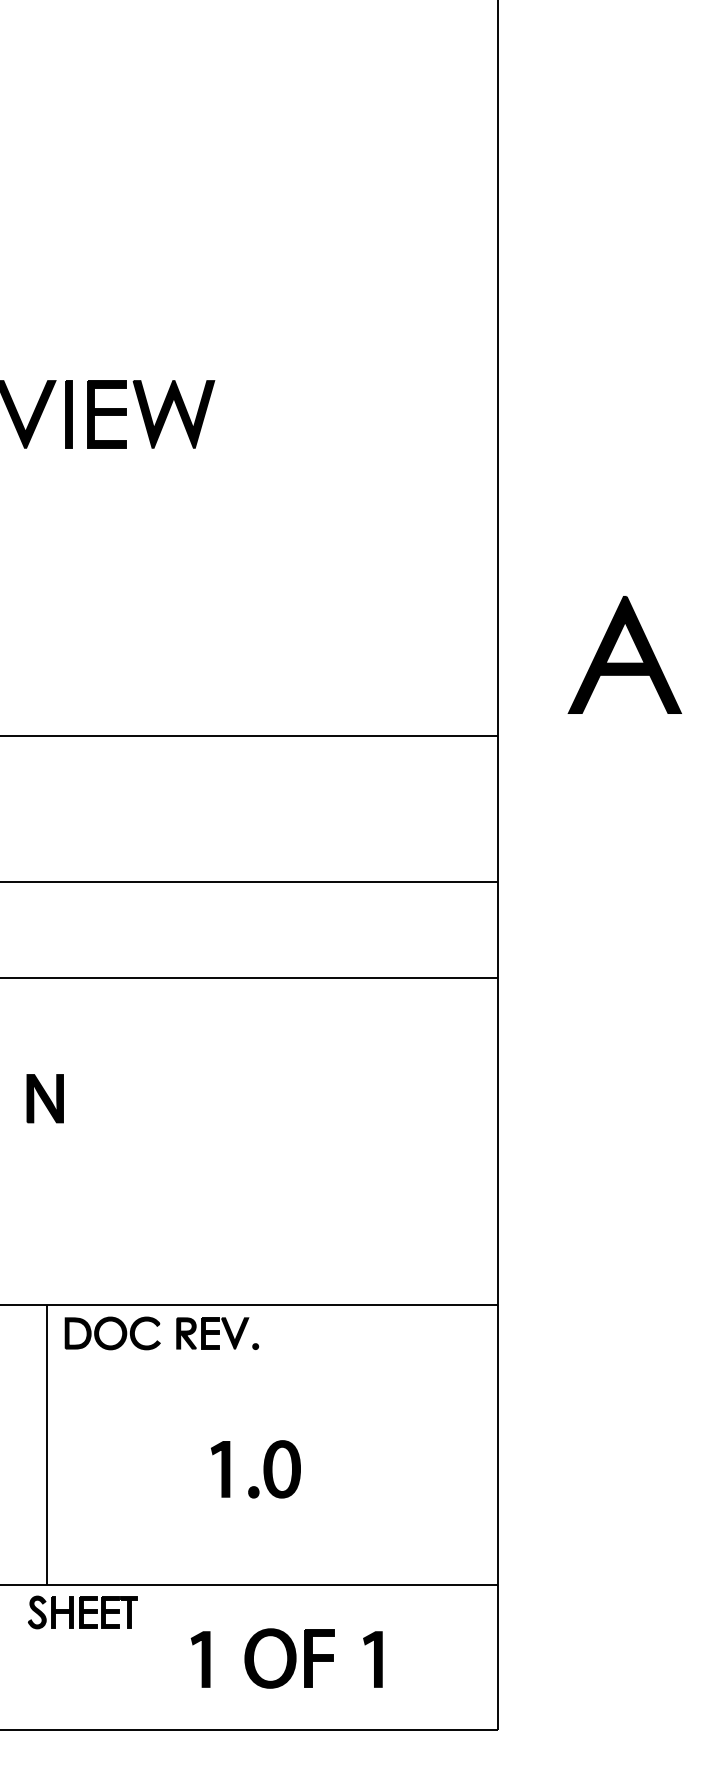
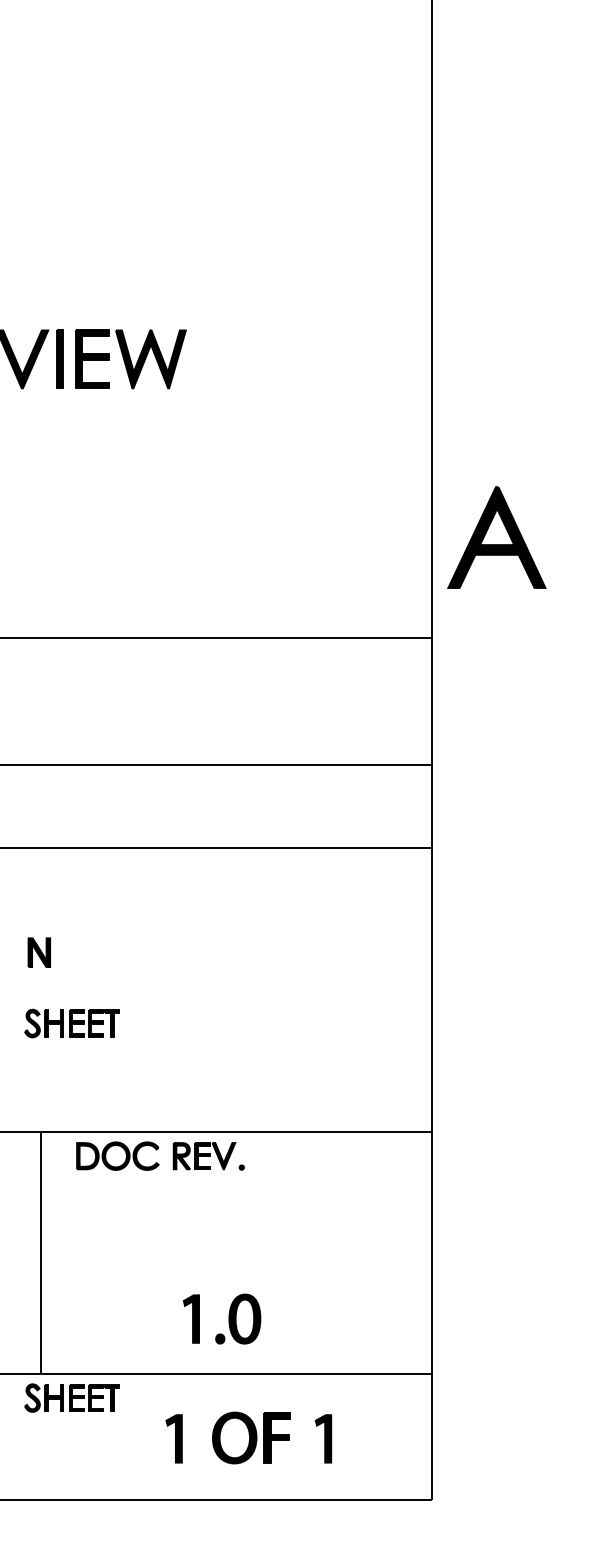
part: (624, 654) -> (496, 537), moved
part: (44, 1098) -> (38, 952), size x0.7
part: (82, 1180) -> (71, 1023), added
part: (158, 1326) -> (157, 1150), moved
part: (263, 1469) -> (228, 1319), moved

